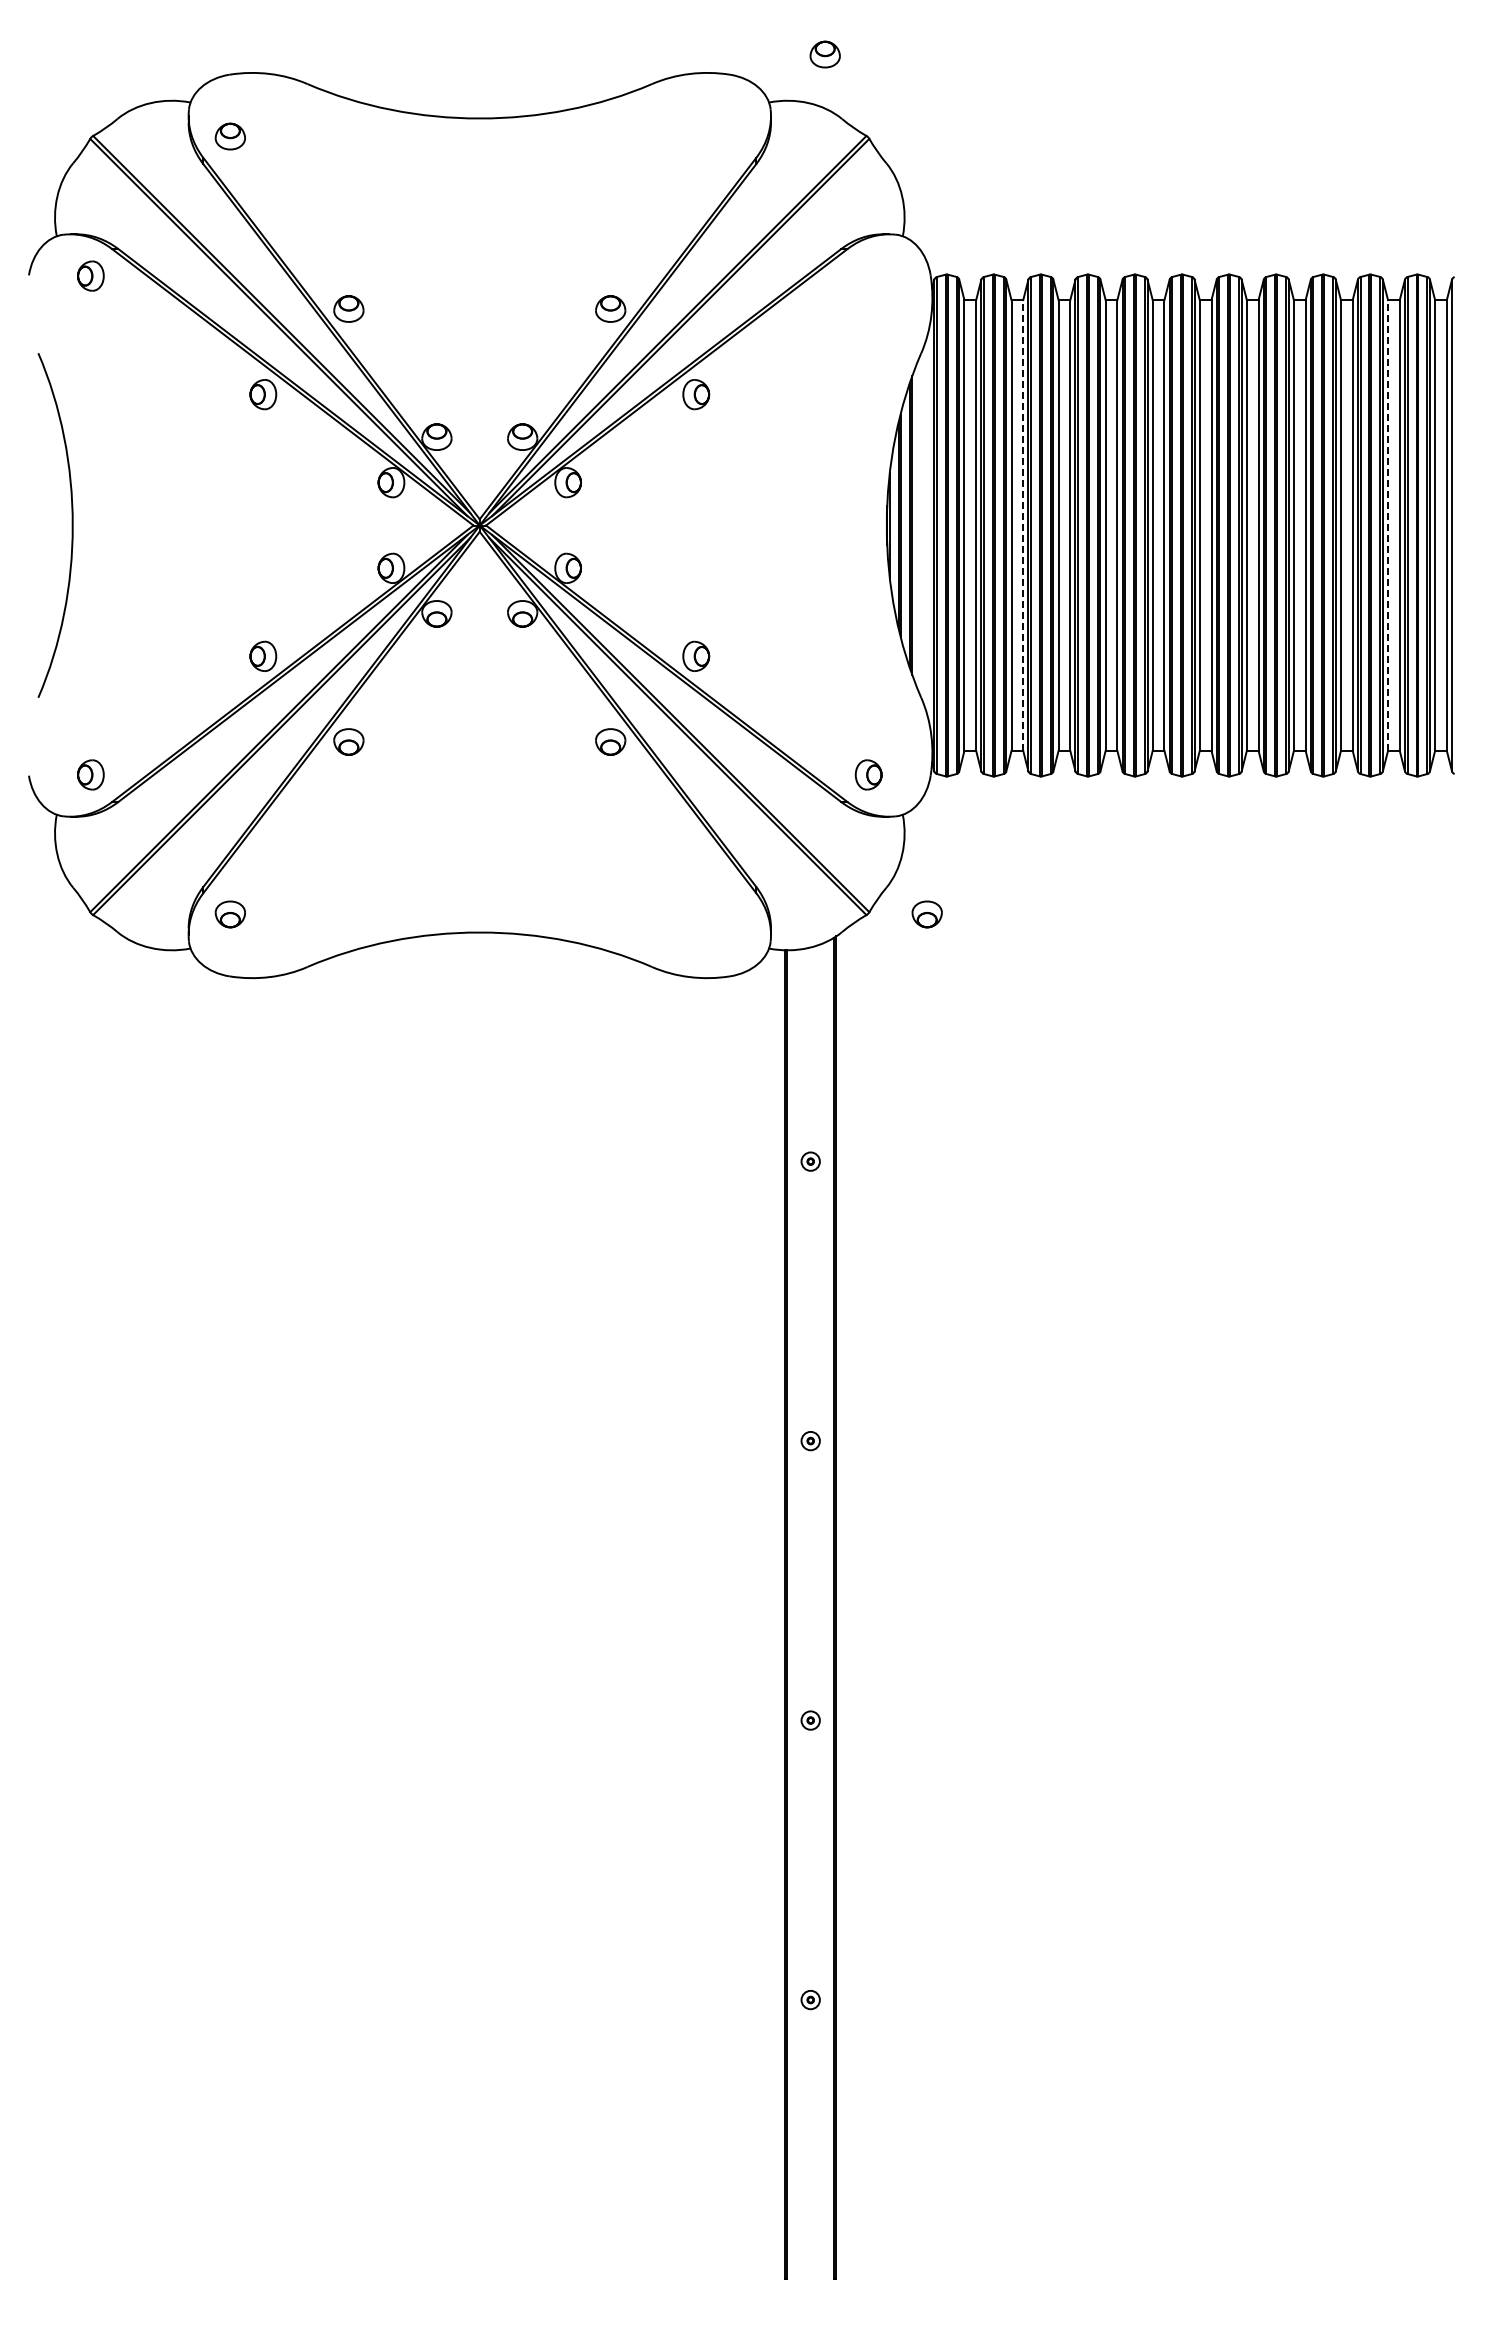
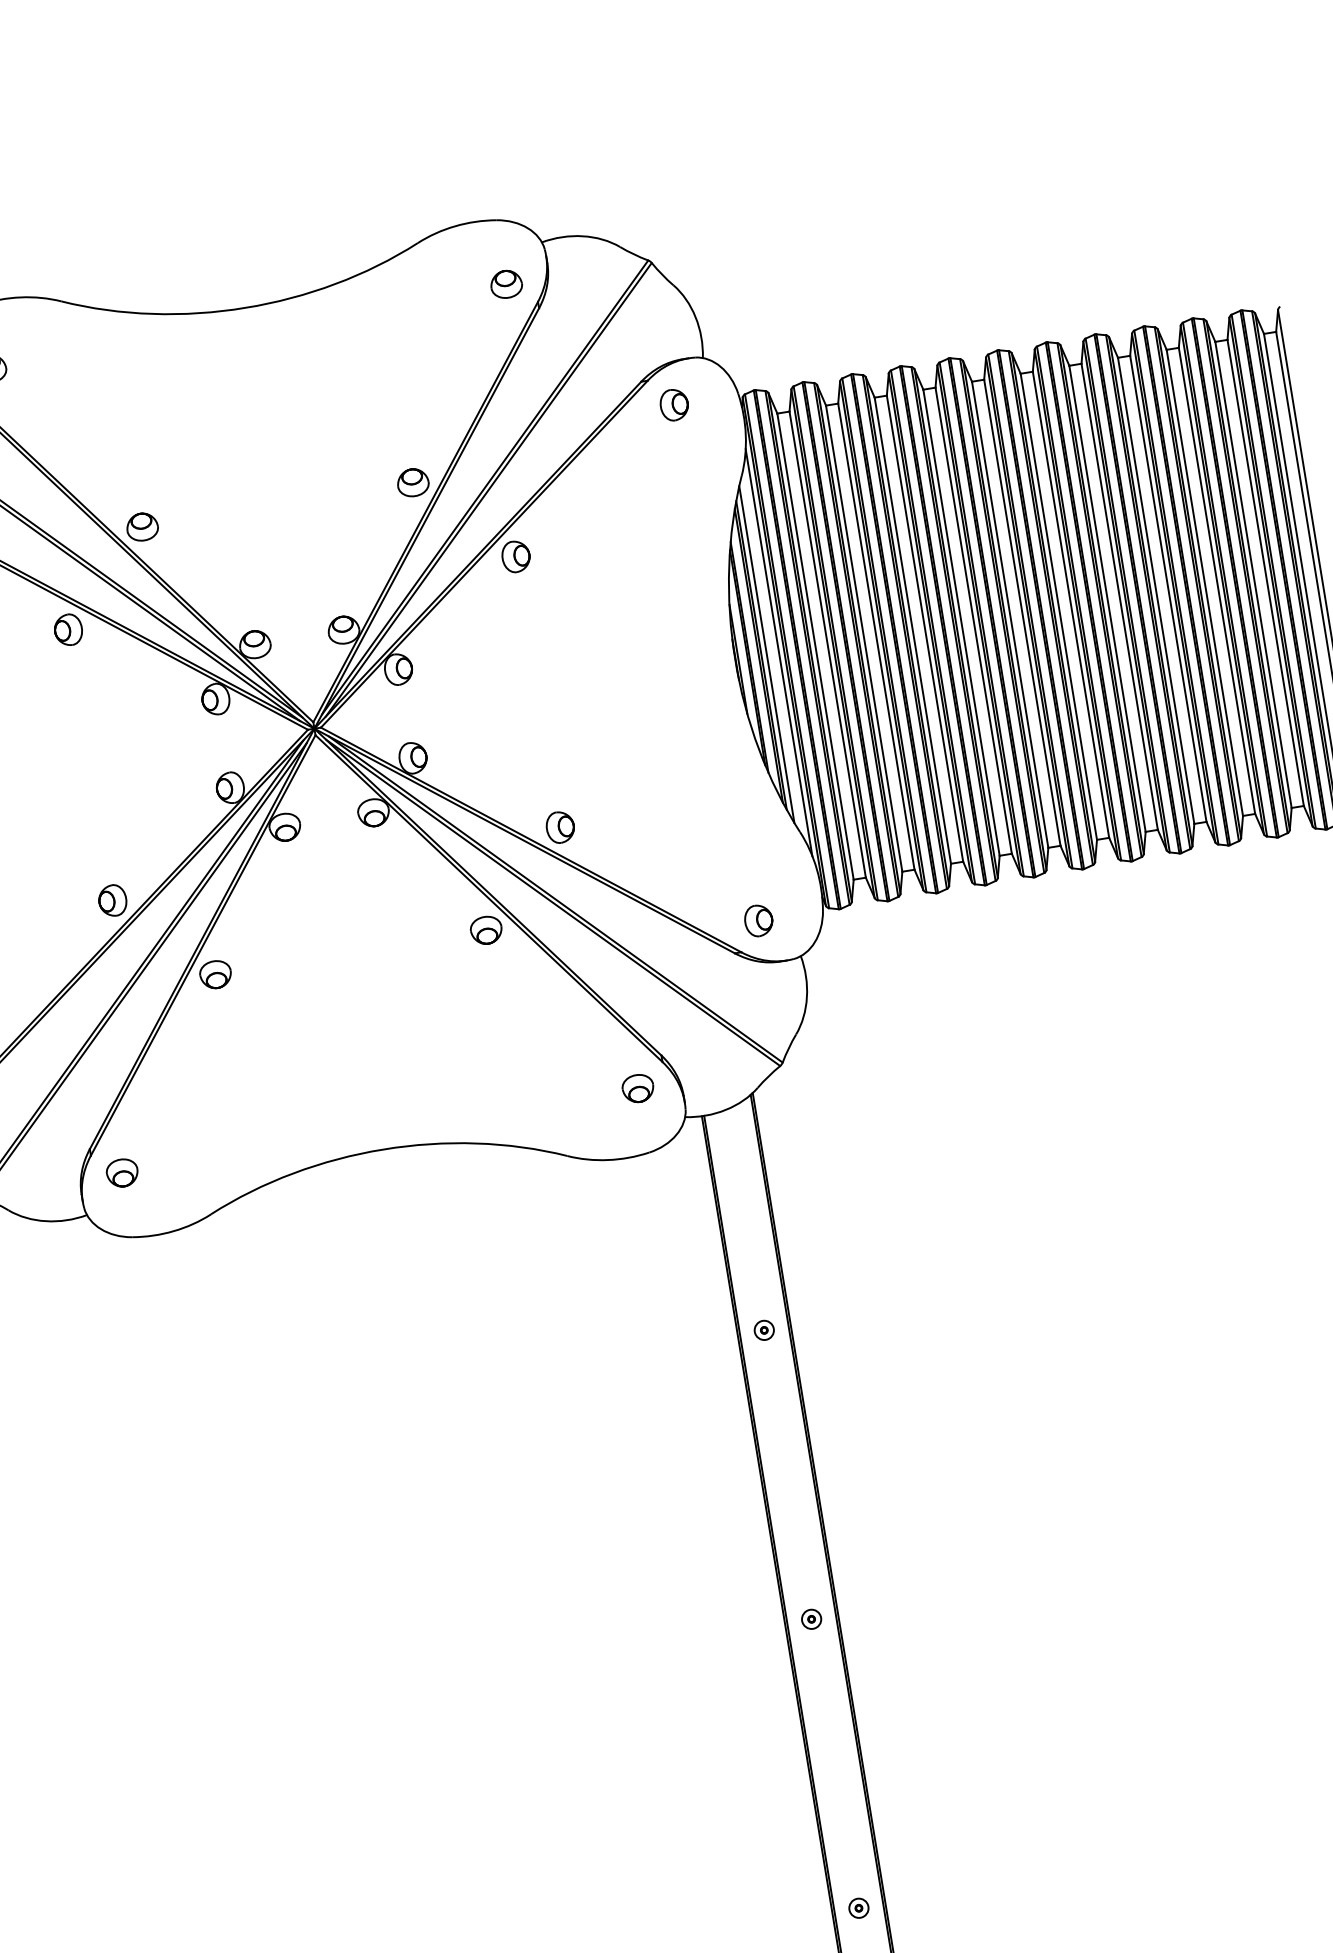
part: (824, 54) -> (505, 284), moved
part: (868, 275) -> (674, 404), added
line: (917, 525) -> (767, 654), added
line: (929, 525) -> (779, 652), added
line: (1023, 525) -> (876, 636), dashed -> solid
line: (1388, 525) -> (1253, 574), dashed -> solid
part: (926, 914) -> (637, 1088), moved

